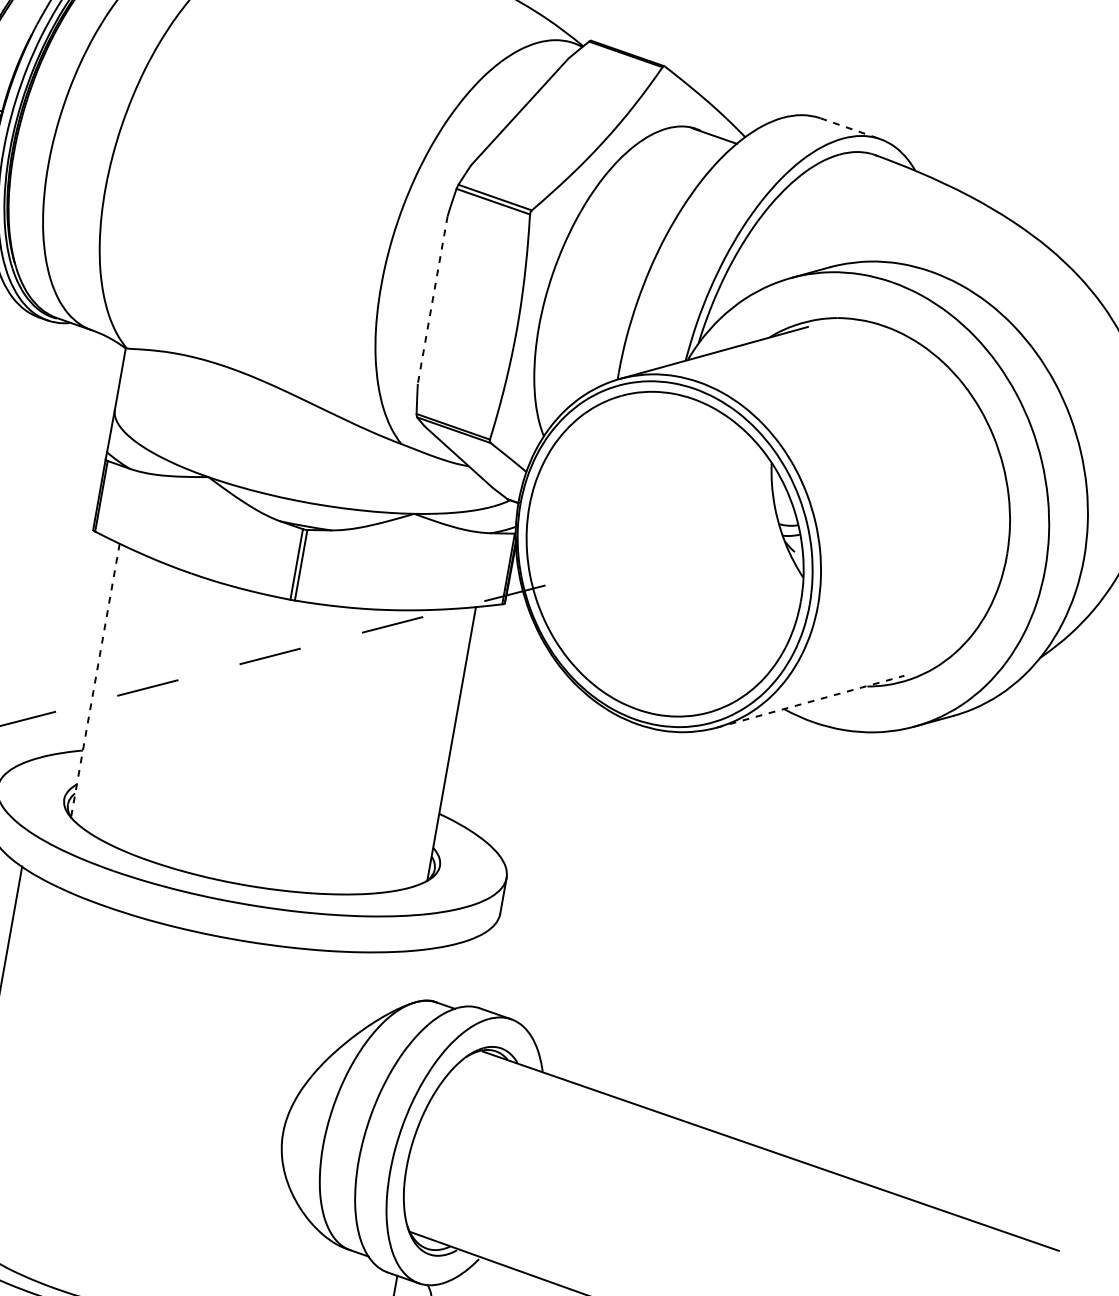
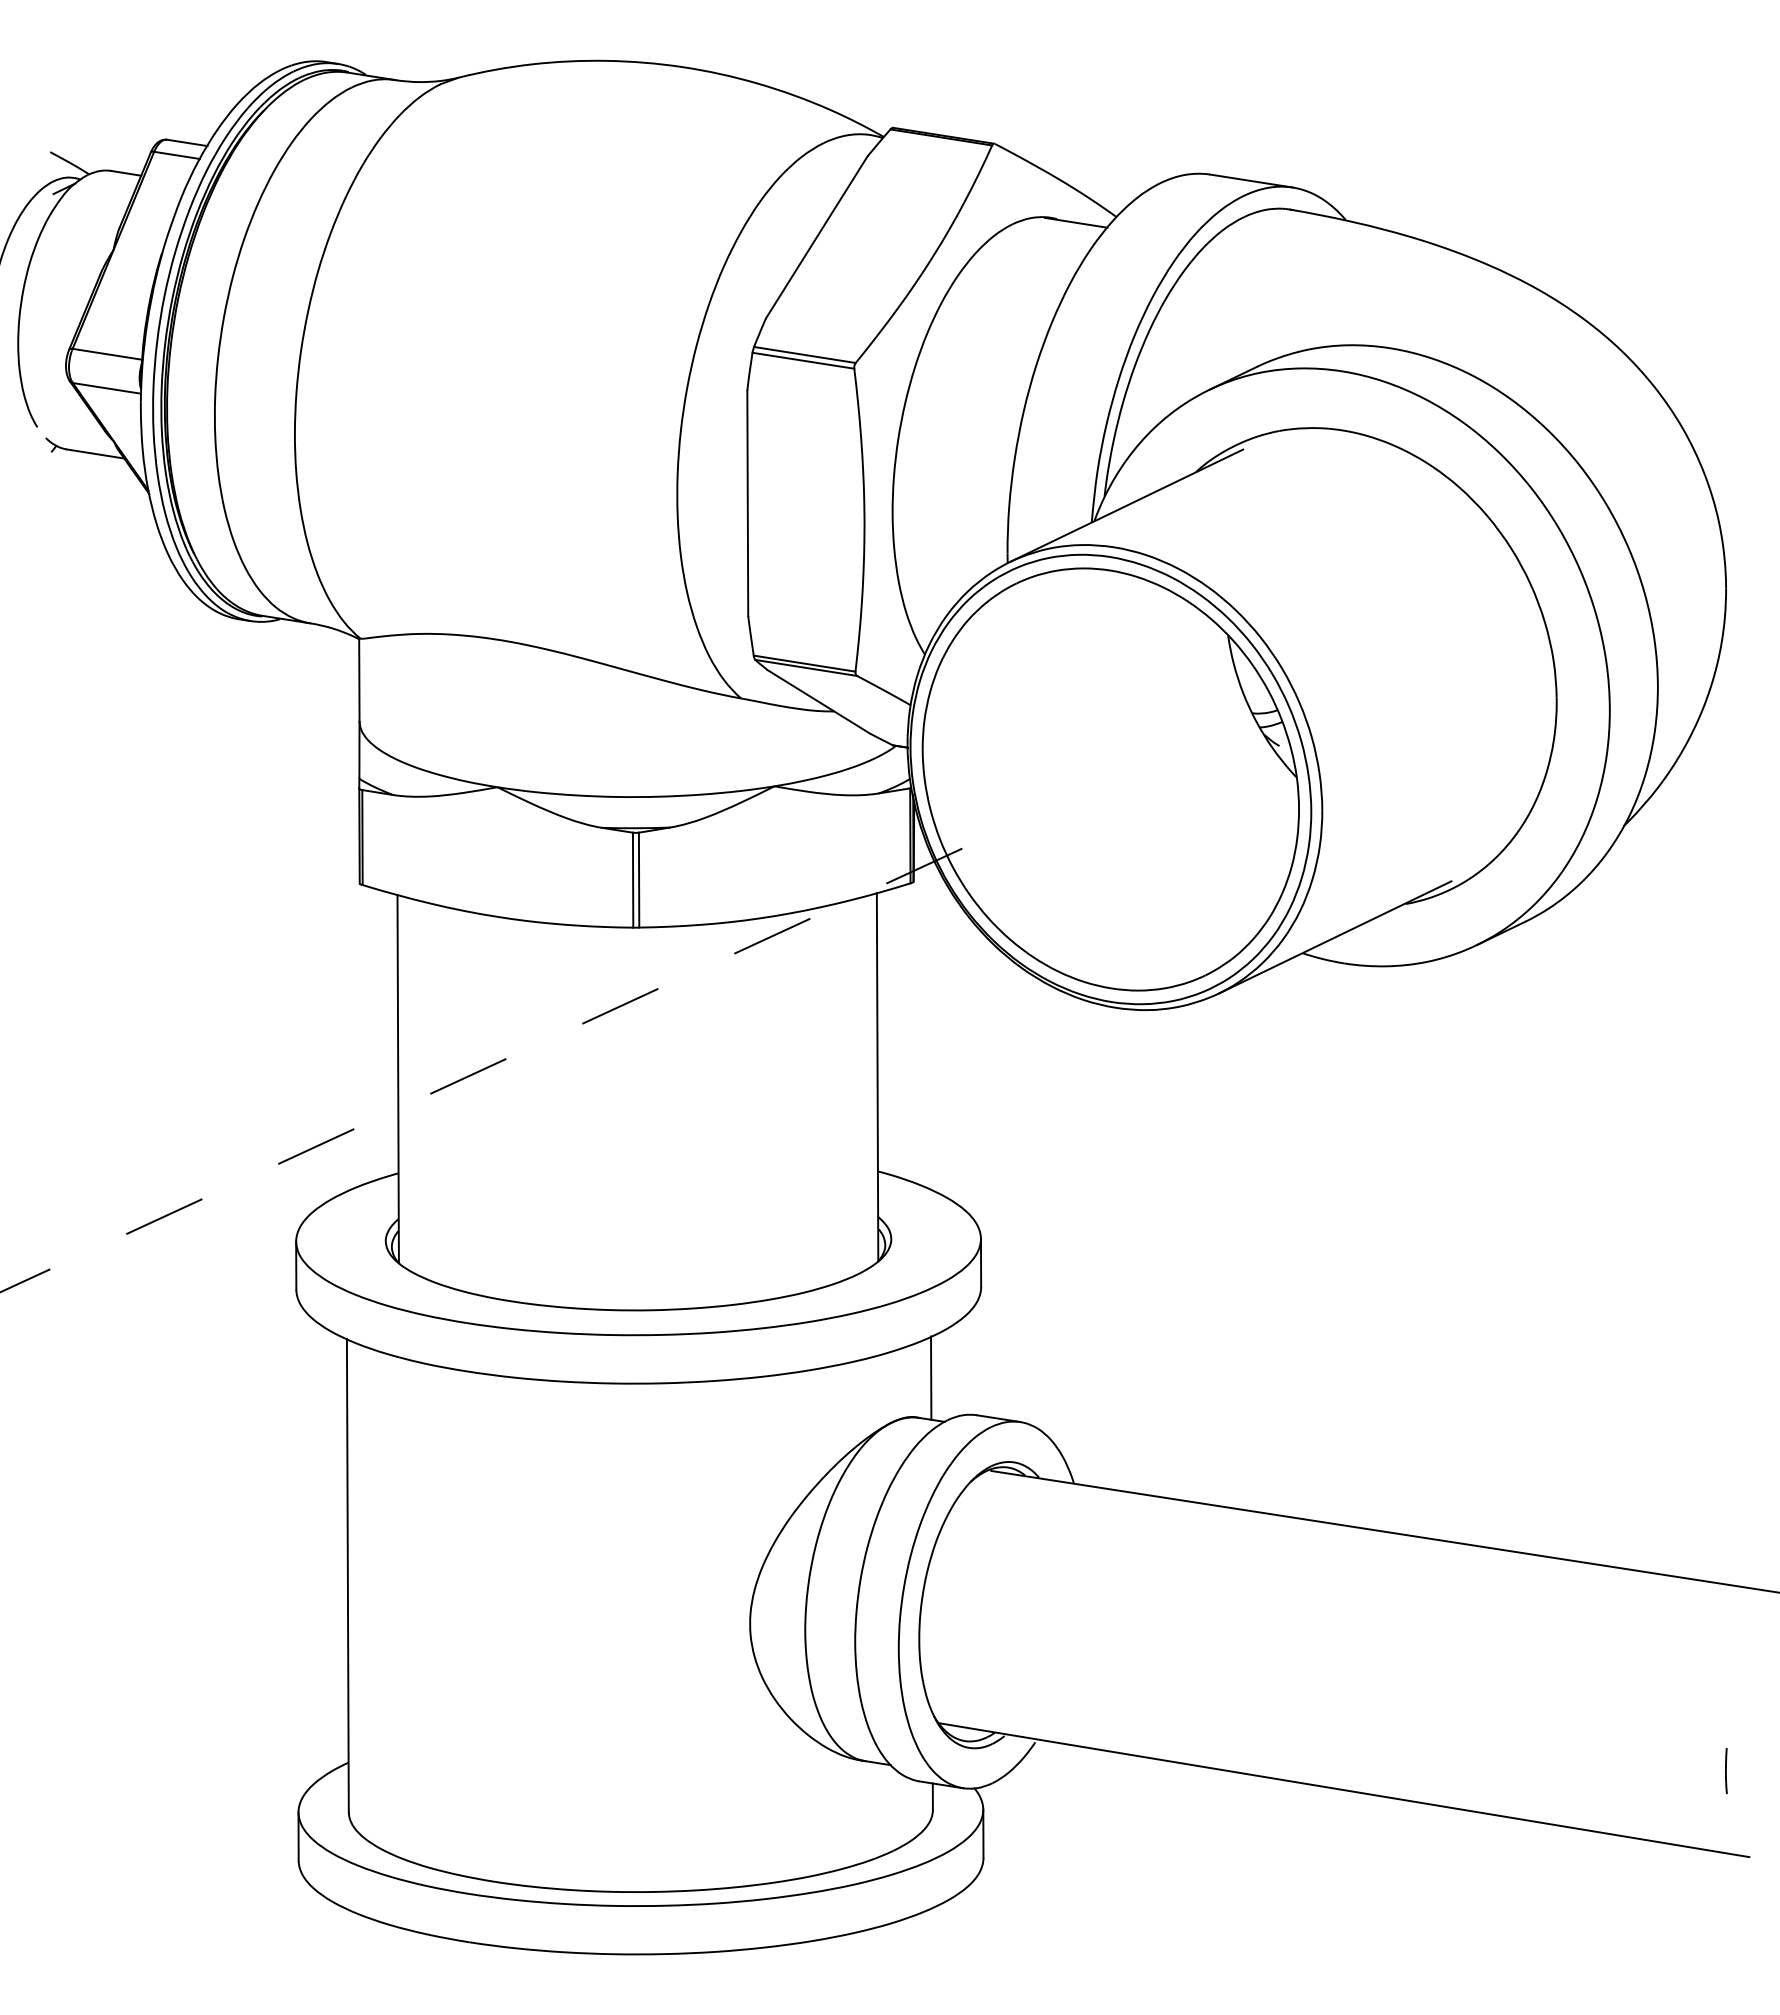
line: (850, 129) -> (1251, 181), dashed -> solid
line: (432, 300) -> (747, 503), dashed -> solid
line: (95, 680) -> (398, 1079), dashed -> solid
line: (810, 701) -> (1335, 937), dashed -> solid
line: (451, 974) -> (931, 1377), added

